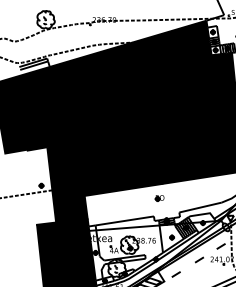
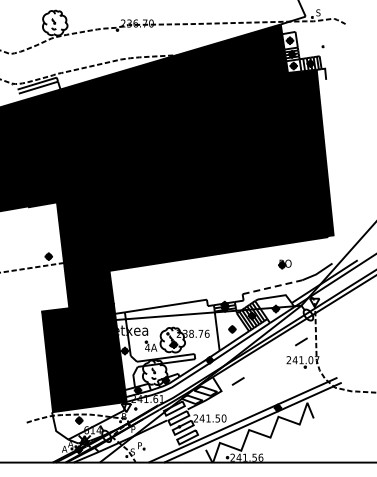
part: (159, 198) -> (284, 264), moved
line: (200, 207) -> (272, 287), solid -> dashed
line: (199, 259) -> (270, 360), removed

